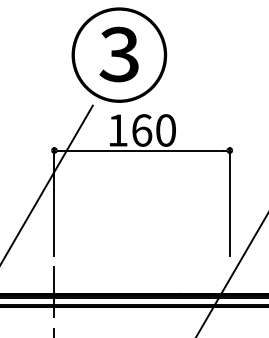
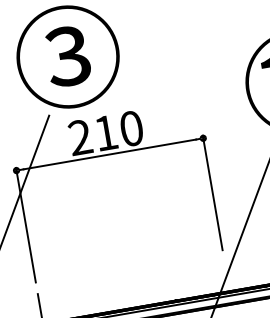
text: (130, 130) -> (93, 135), 160 -> 210

